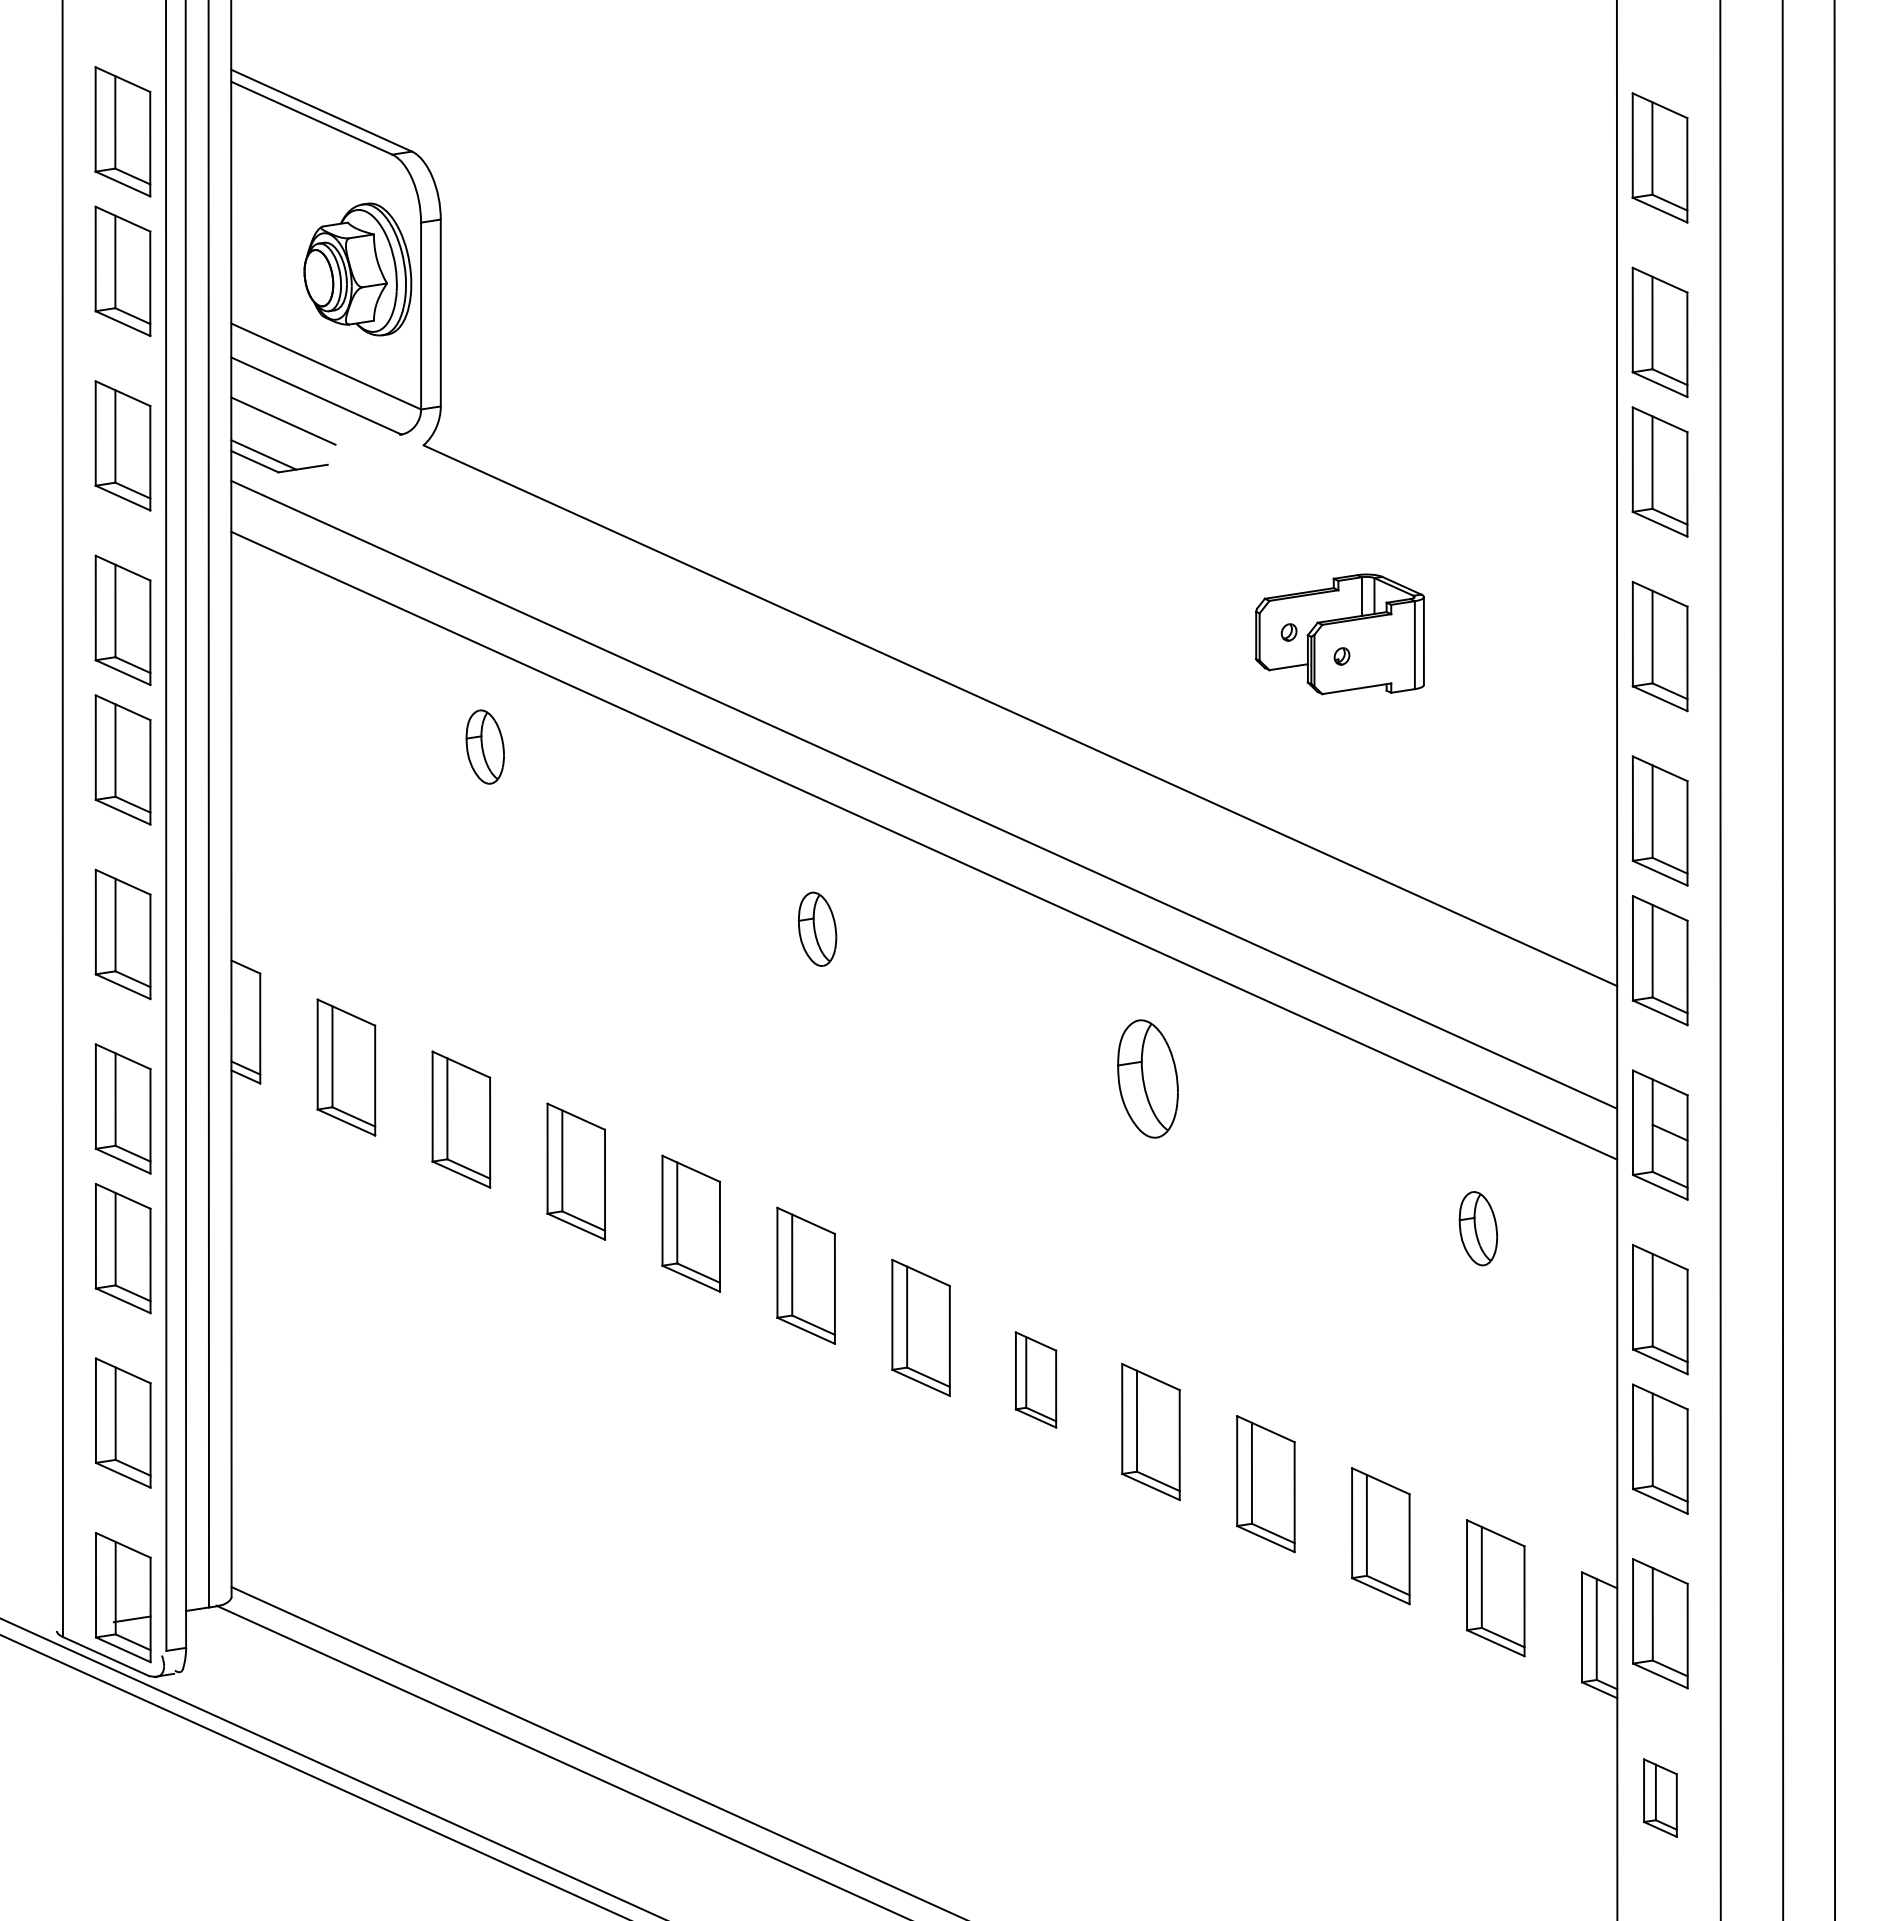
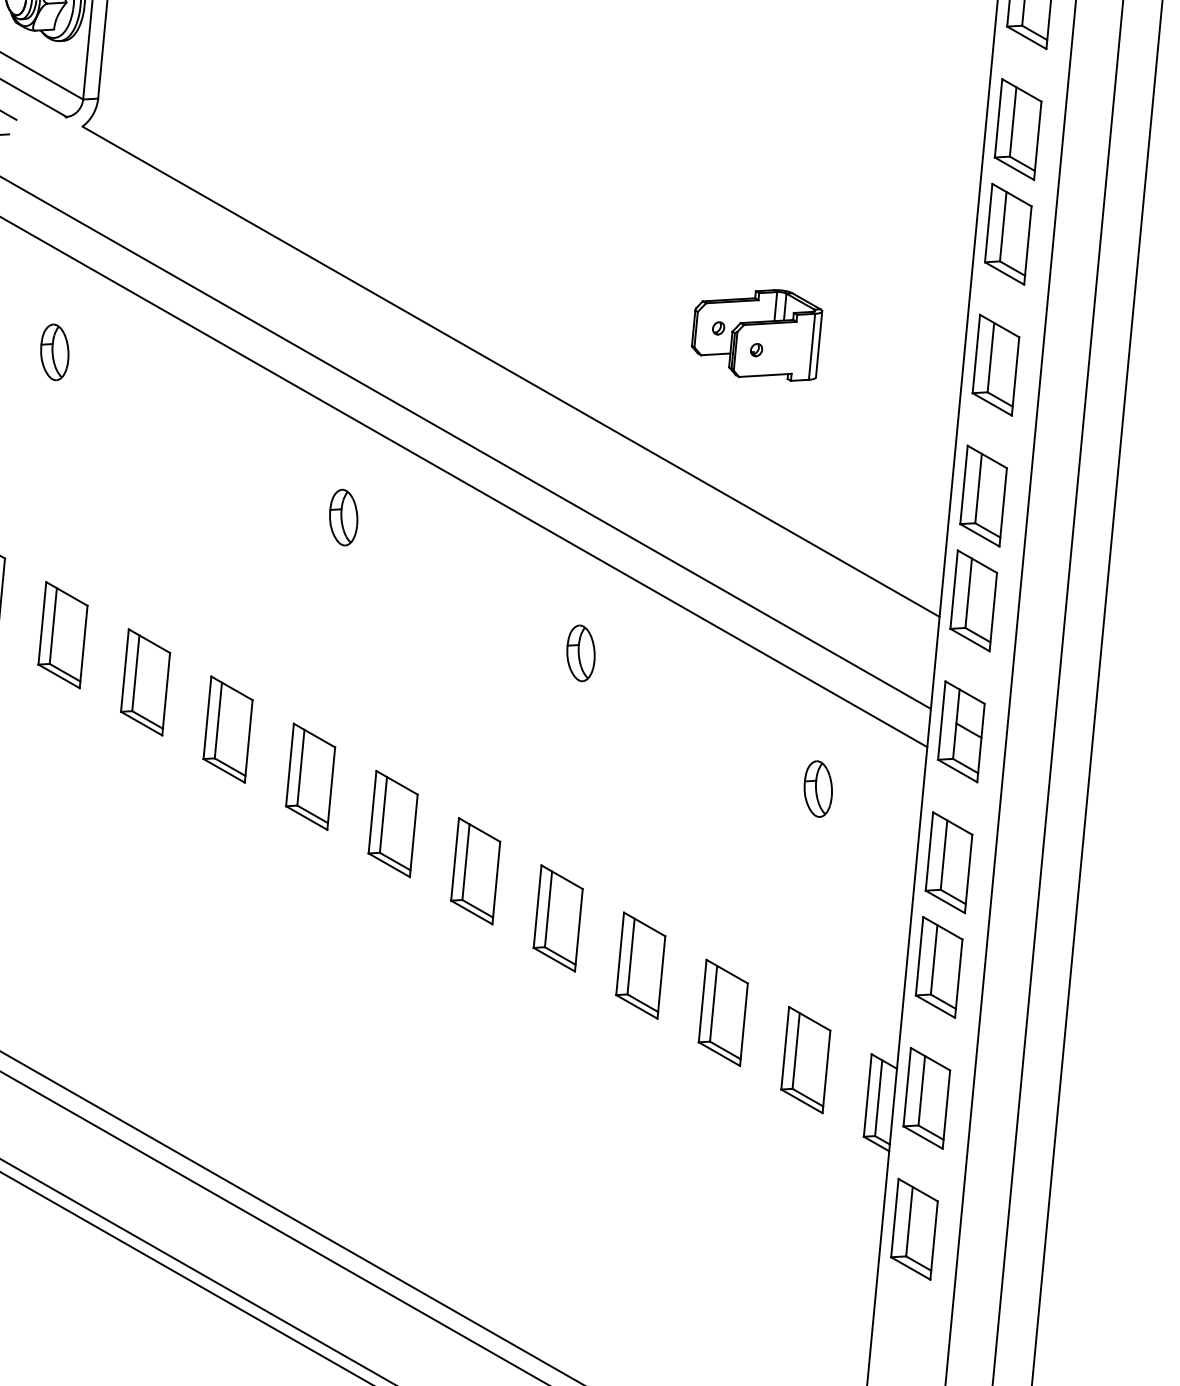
part: (484, 746) -> (54, 351), moved
part: (1147, 1078) -> (580, 652), size x0.62
part: (1035, 1379) -> (475, 870), size x1.43
part: (1660, 1797) -> (914, 1228), size x1.67

